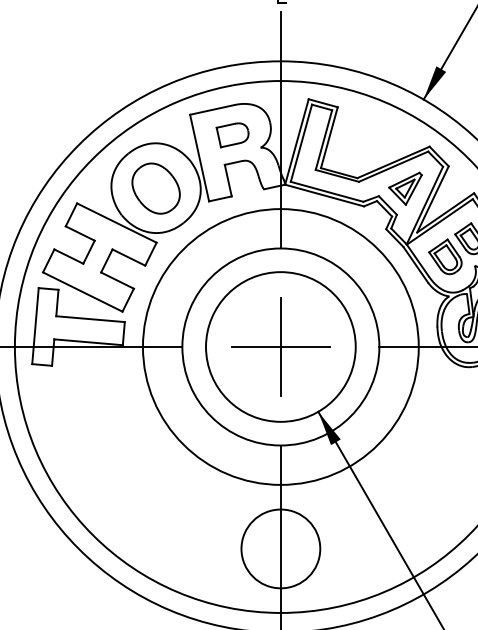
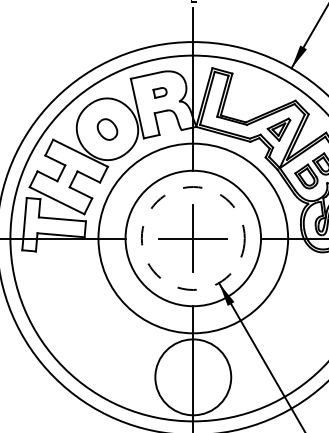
part: (231, 134) -> (159, 92), size x0.6
part: (156, 188) -> (107, 129), size x0.6
circle: (279, 346) -> (192, 238), solid -> dashed
circle: (281, 549) -> (193, 377), size x1.4

